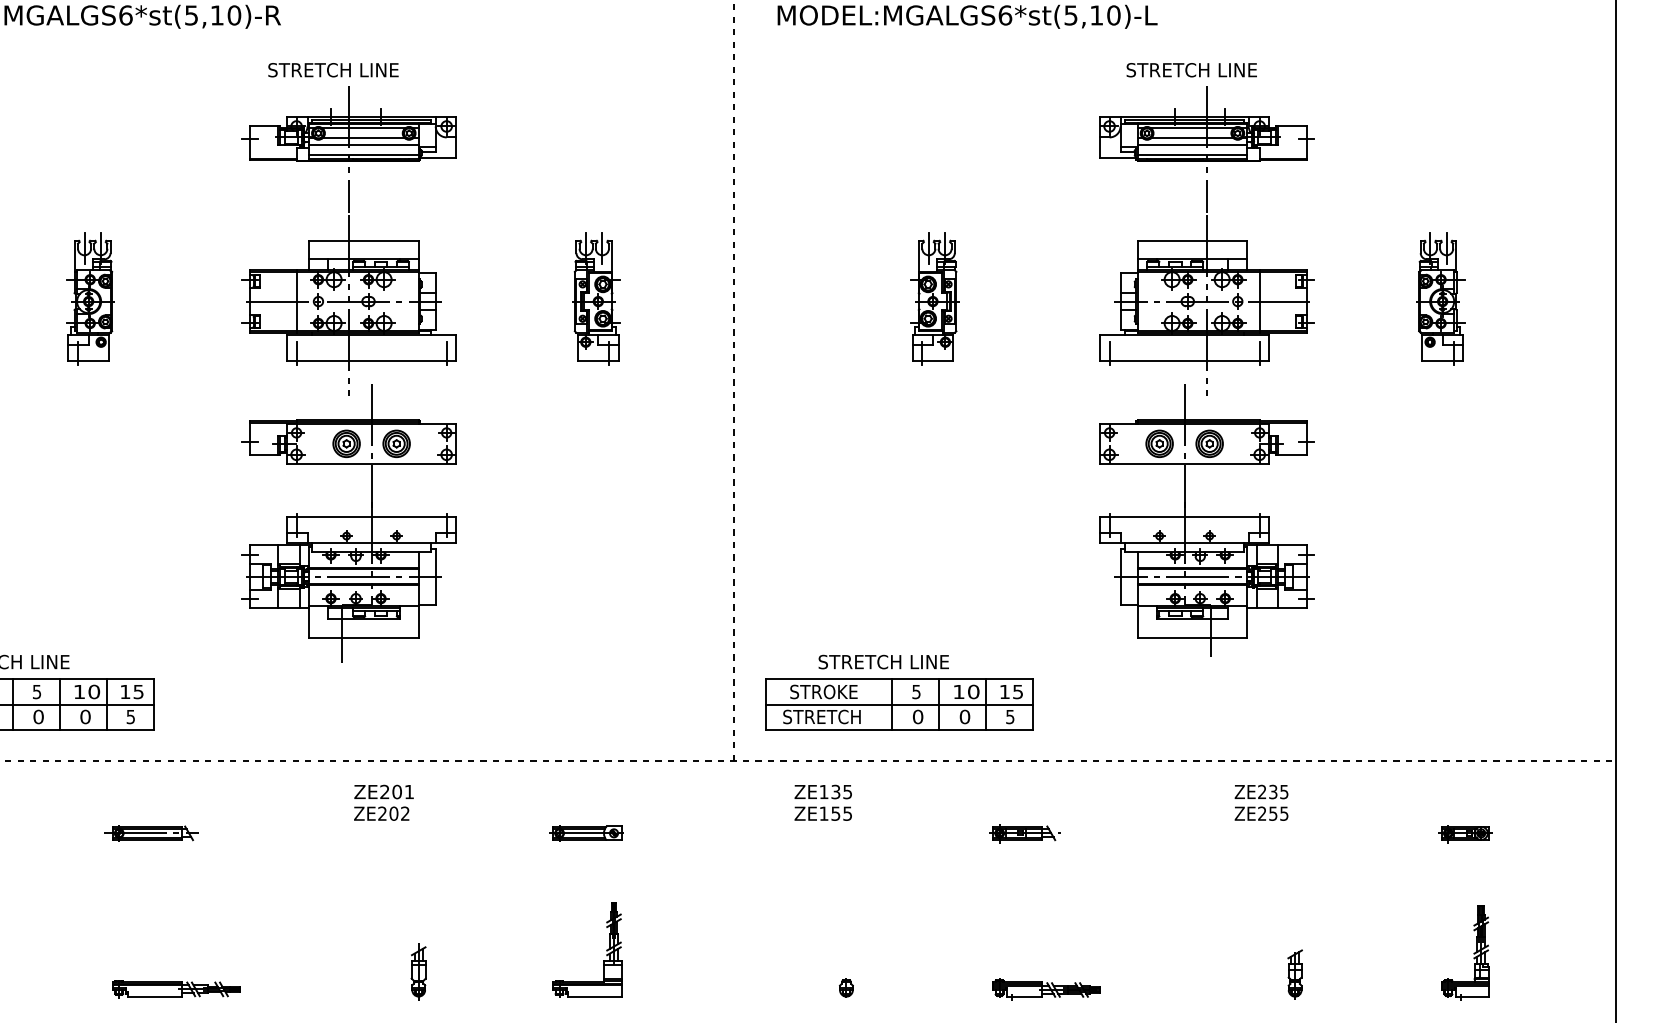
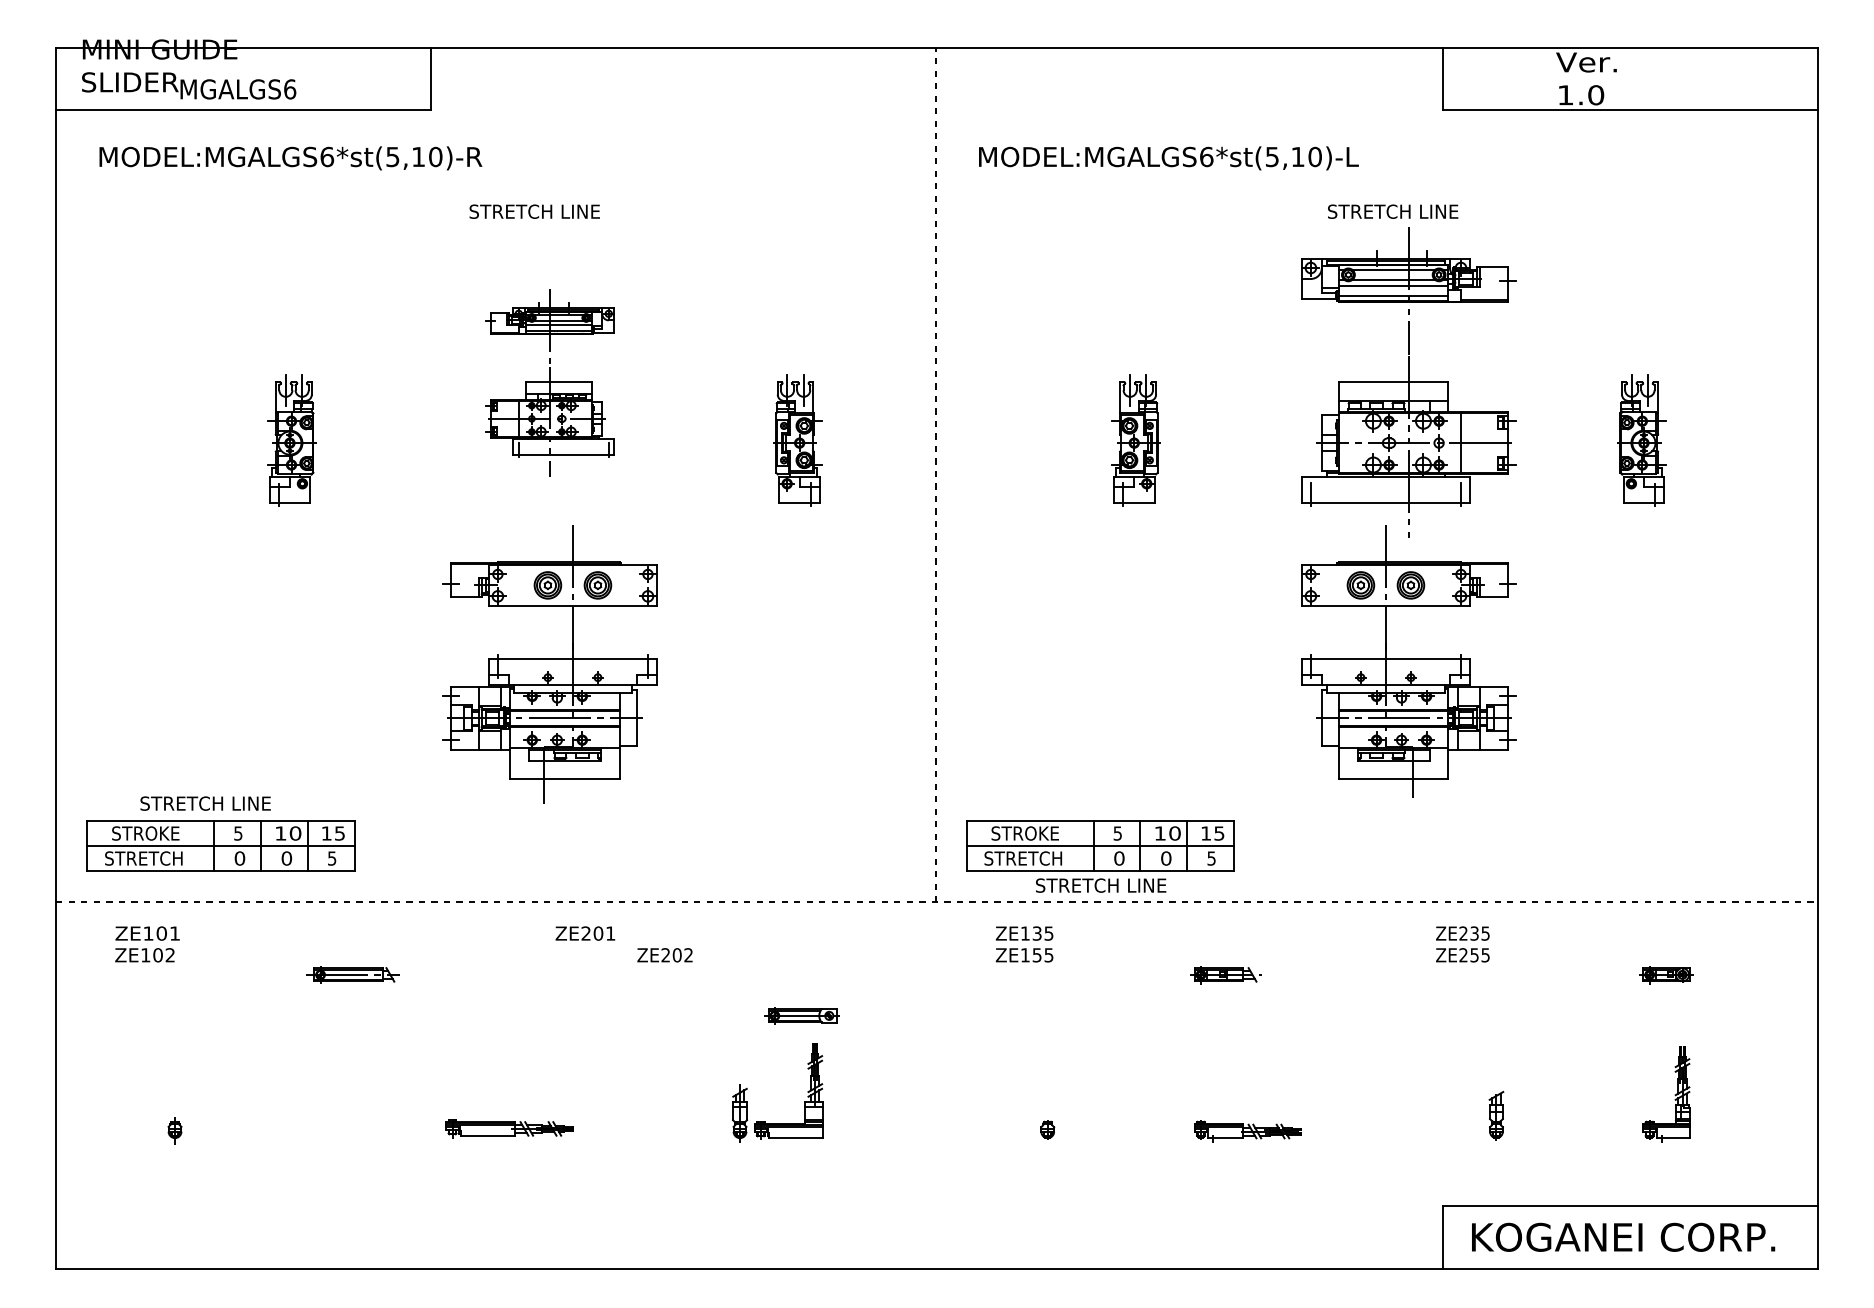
part: (348, 240) -> (549, 382), size x0.6
text: (884, 661) -> (1101, 885), moved
text: (381, 813) -> (664, 955), moved
part: (586, 832) -> (801, 1015), moved
part: (419, 971) -> (740, 1113), moved
part: (176, 988) -> (509, 1128), moved

